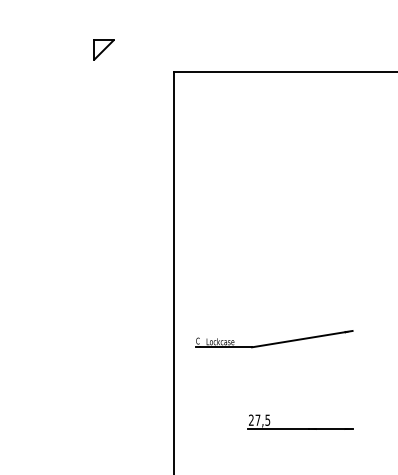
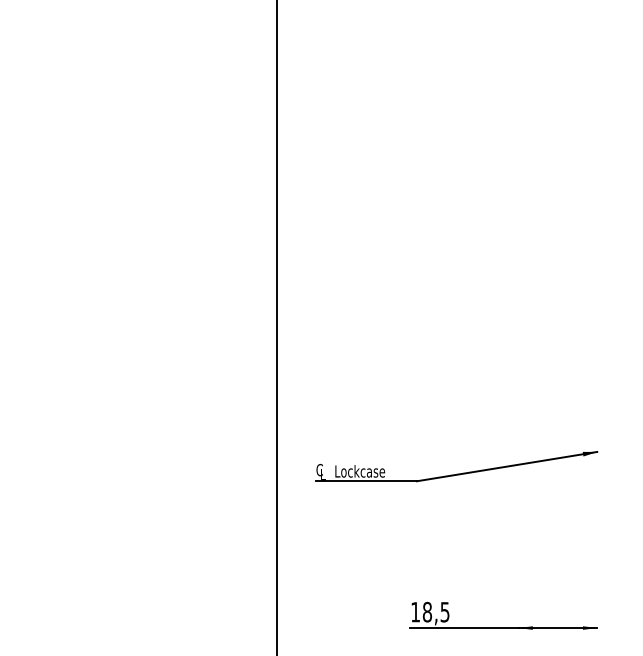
text: (254, 419) -> (421, 610), 27,5 -> 18,5

